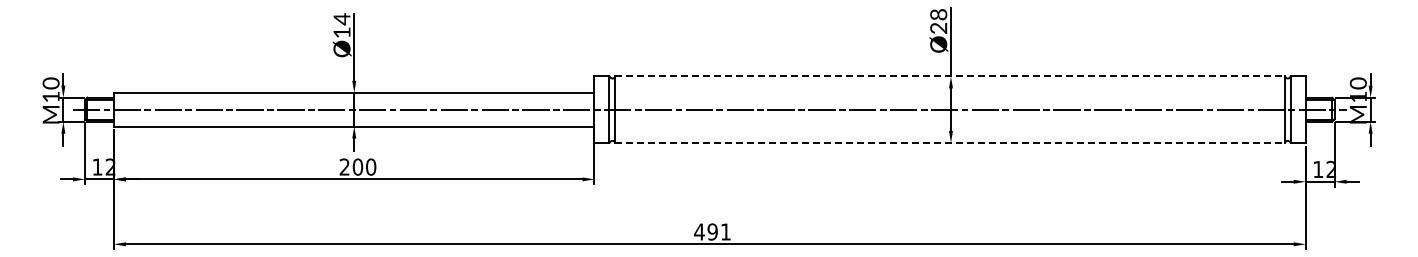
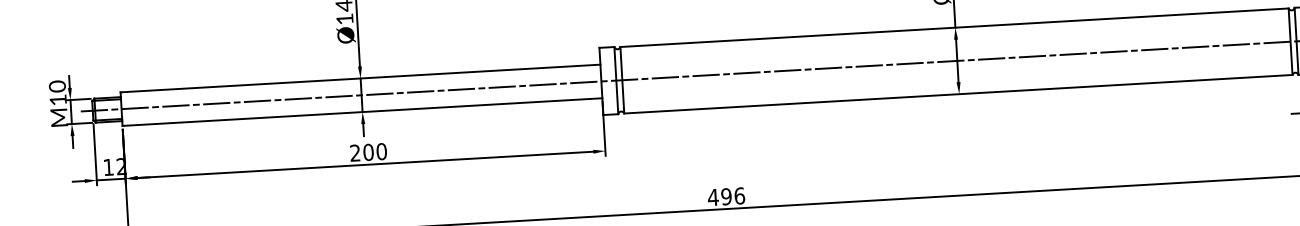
line: (950, 76) -> (954, 27), dashed -> solid
line: (950, 143) -> (958, 94), dashed -> solid
text: (725, 231) -> (739, 195), 491 -> 496

